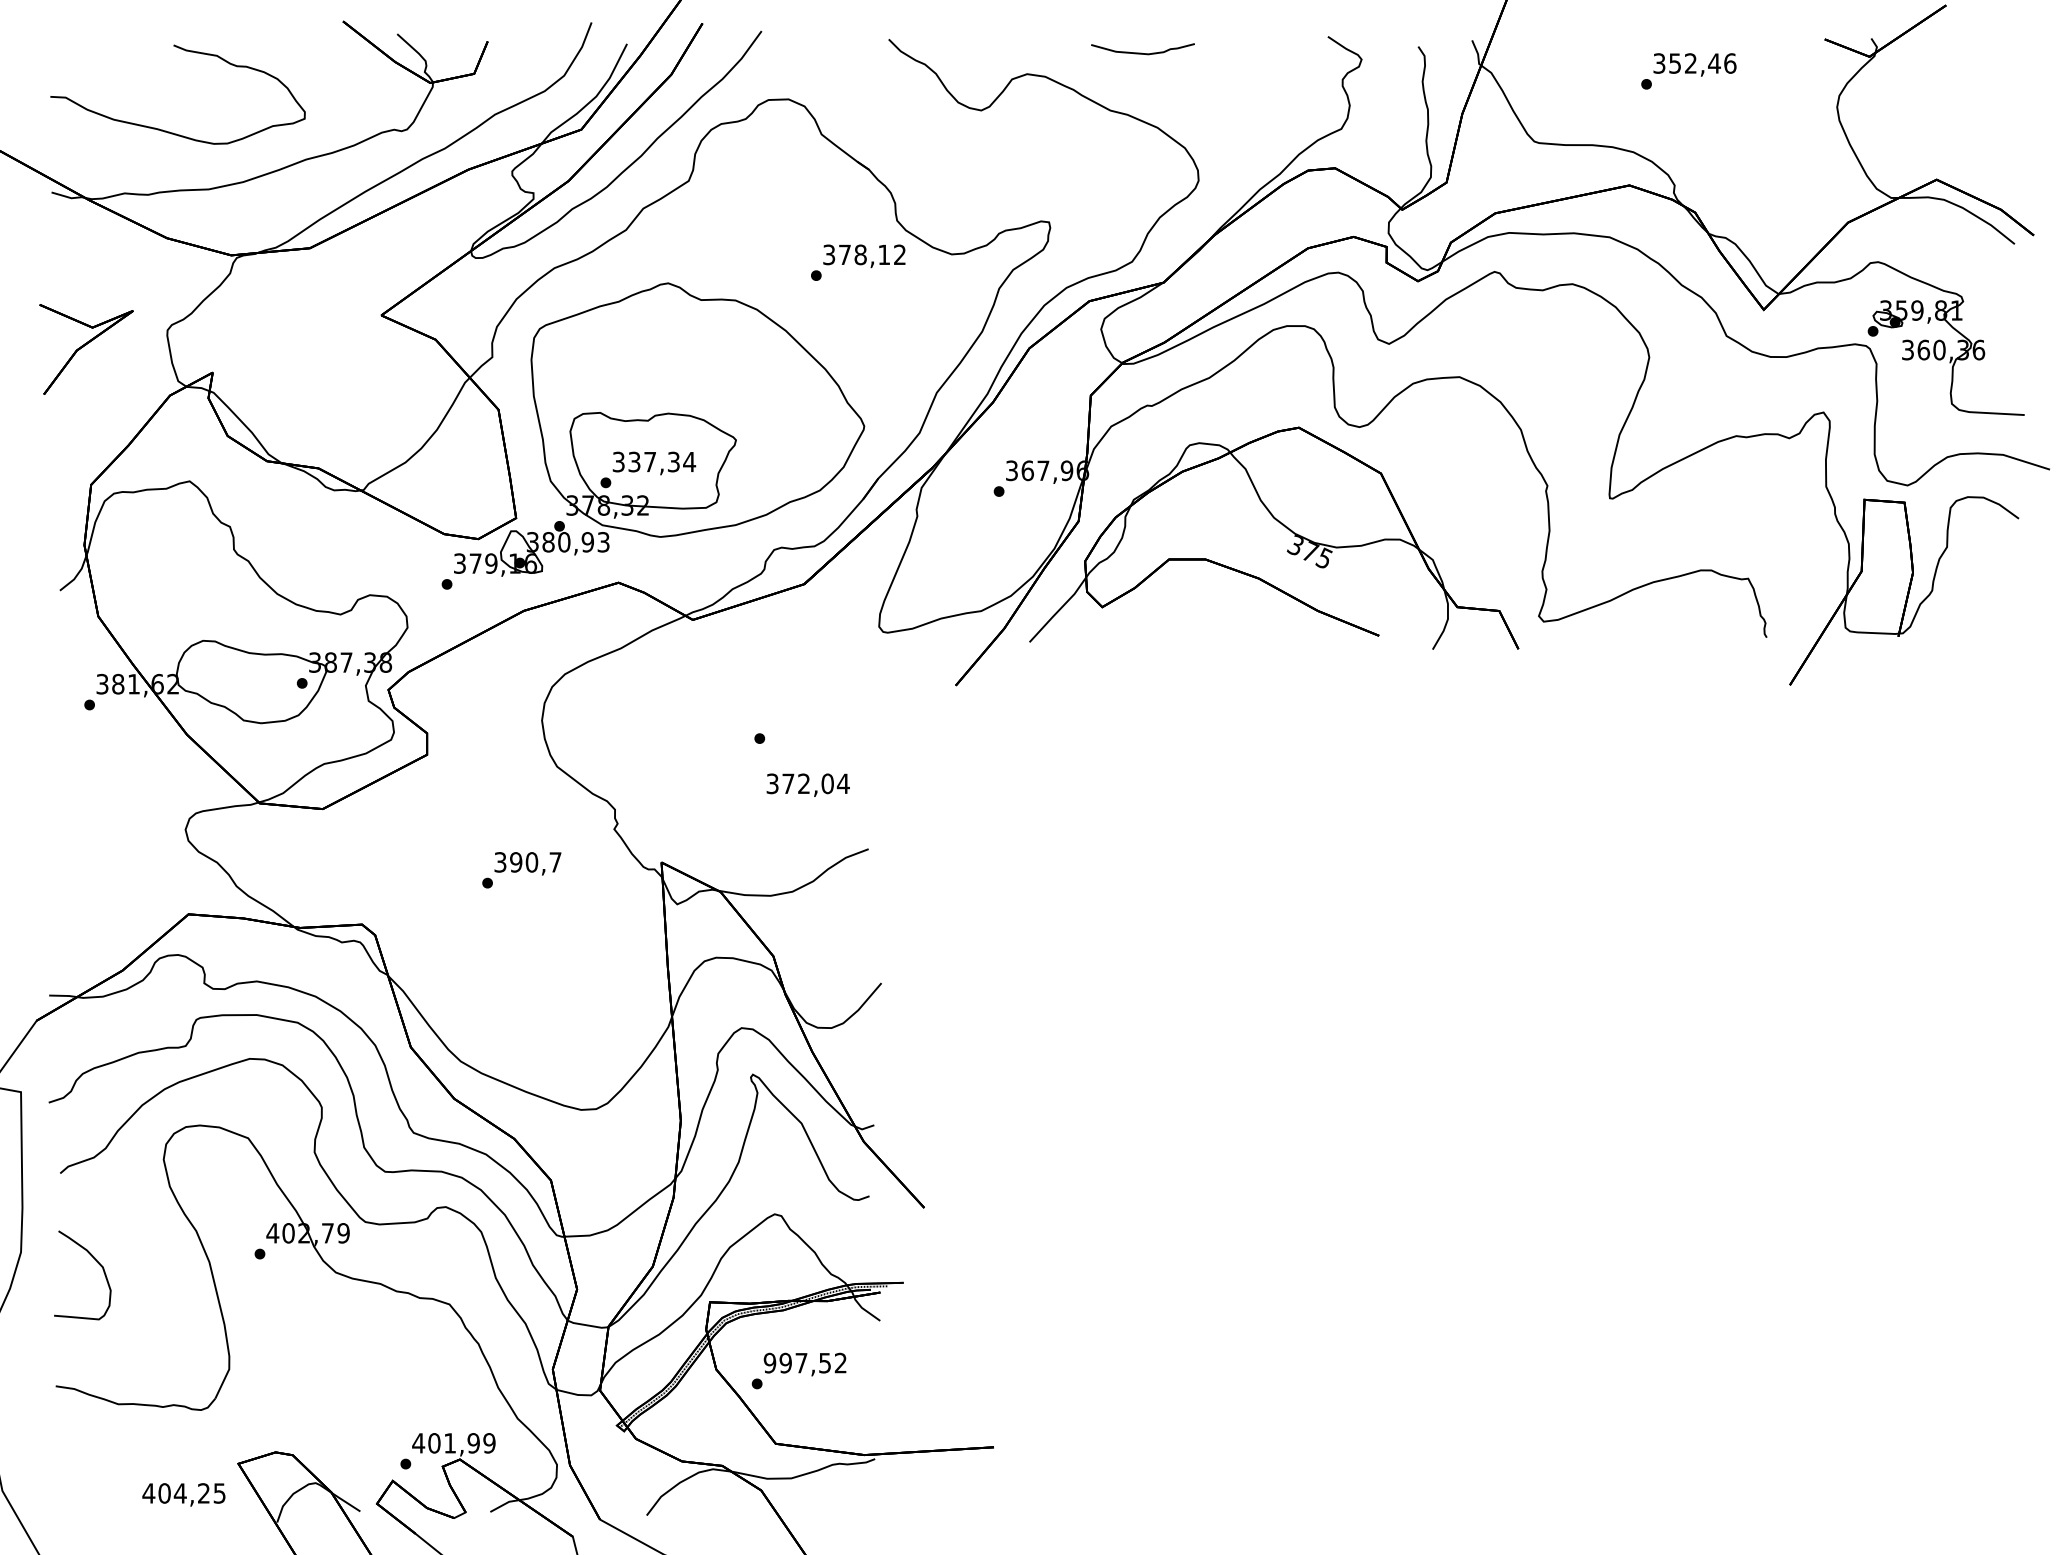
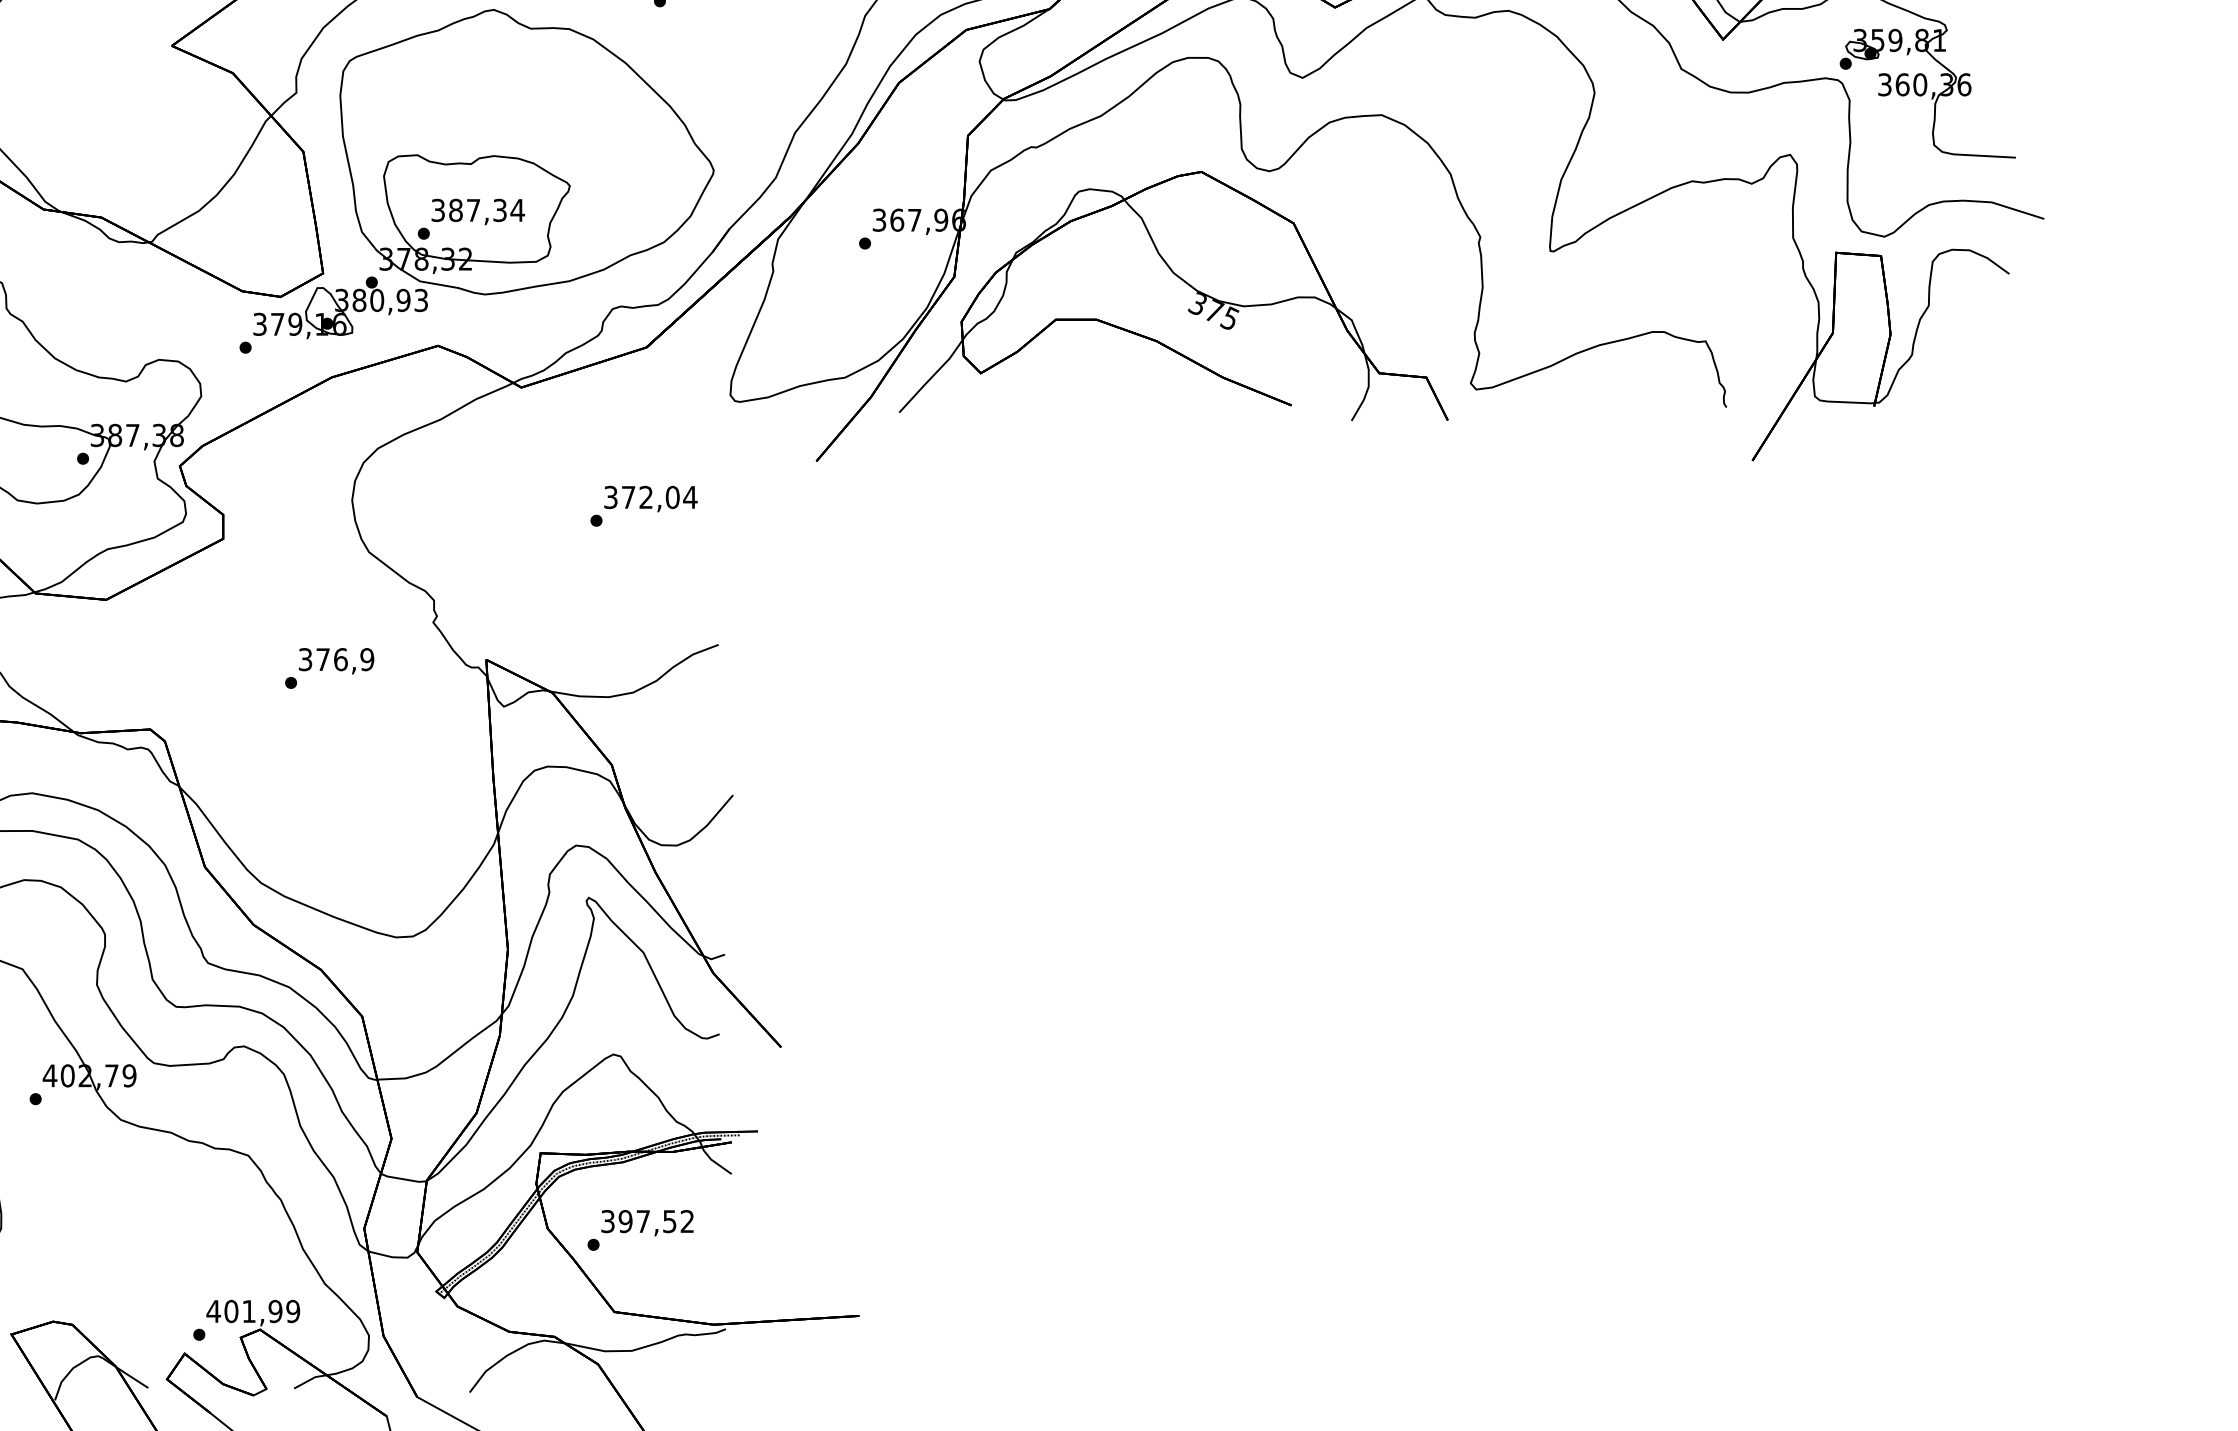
text: (634, 461) -> (455, 209), 337,34 -> 387,34
text: (807, 784) -> (650, 498), moved
text: (535, 862) -> (344, 659), 390,7 -> 376,9
text: (769, 1363) -> (607, 1221), 997,52 -> 397,52

